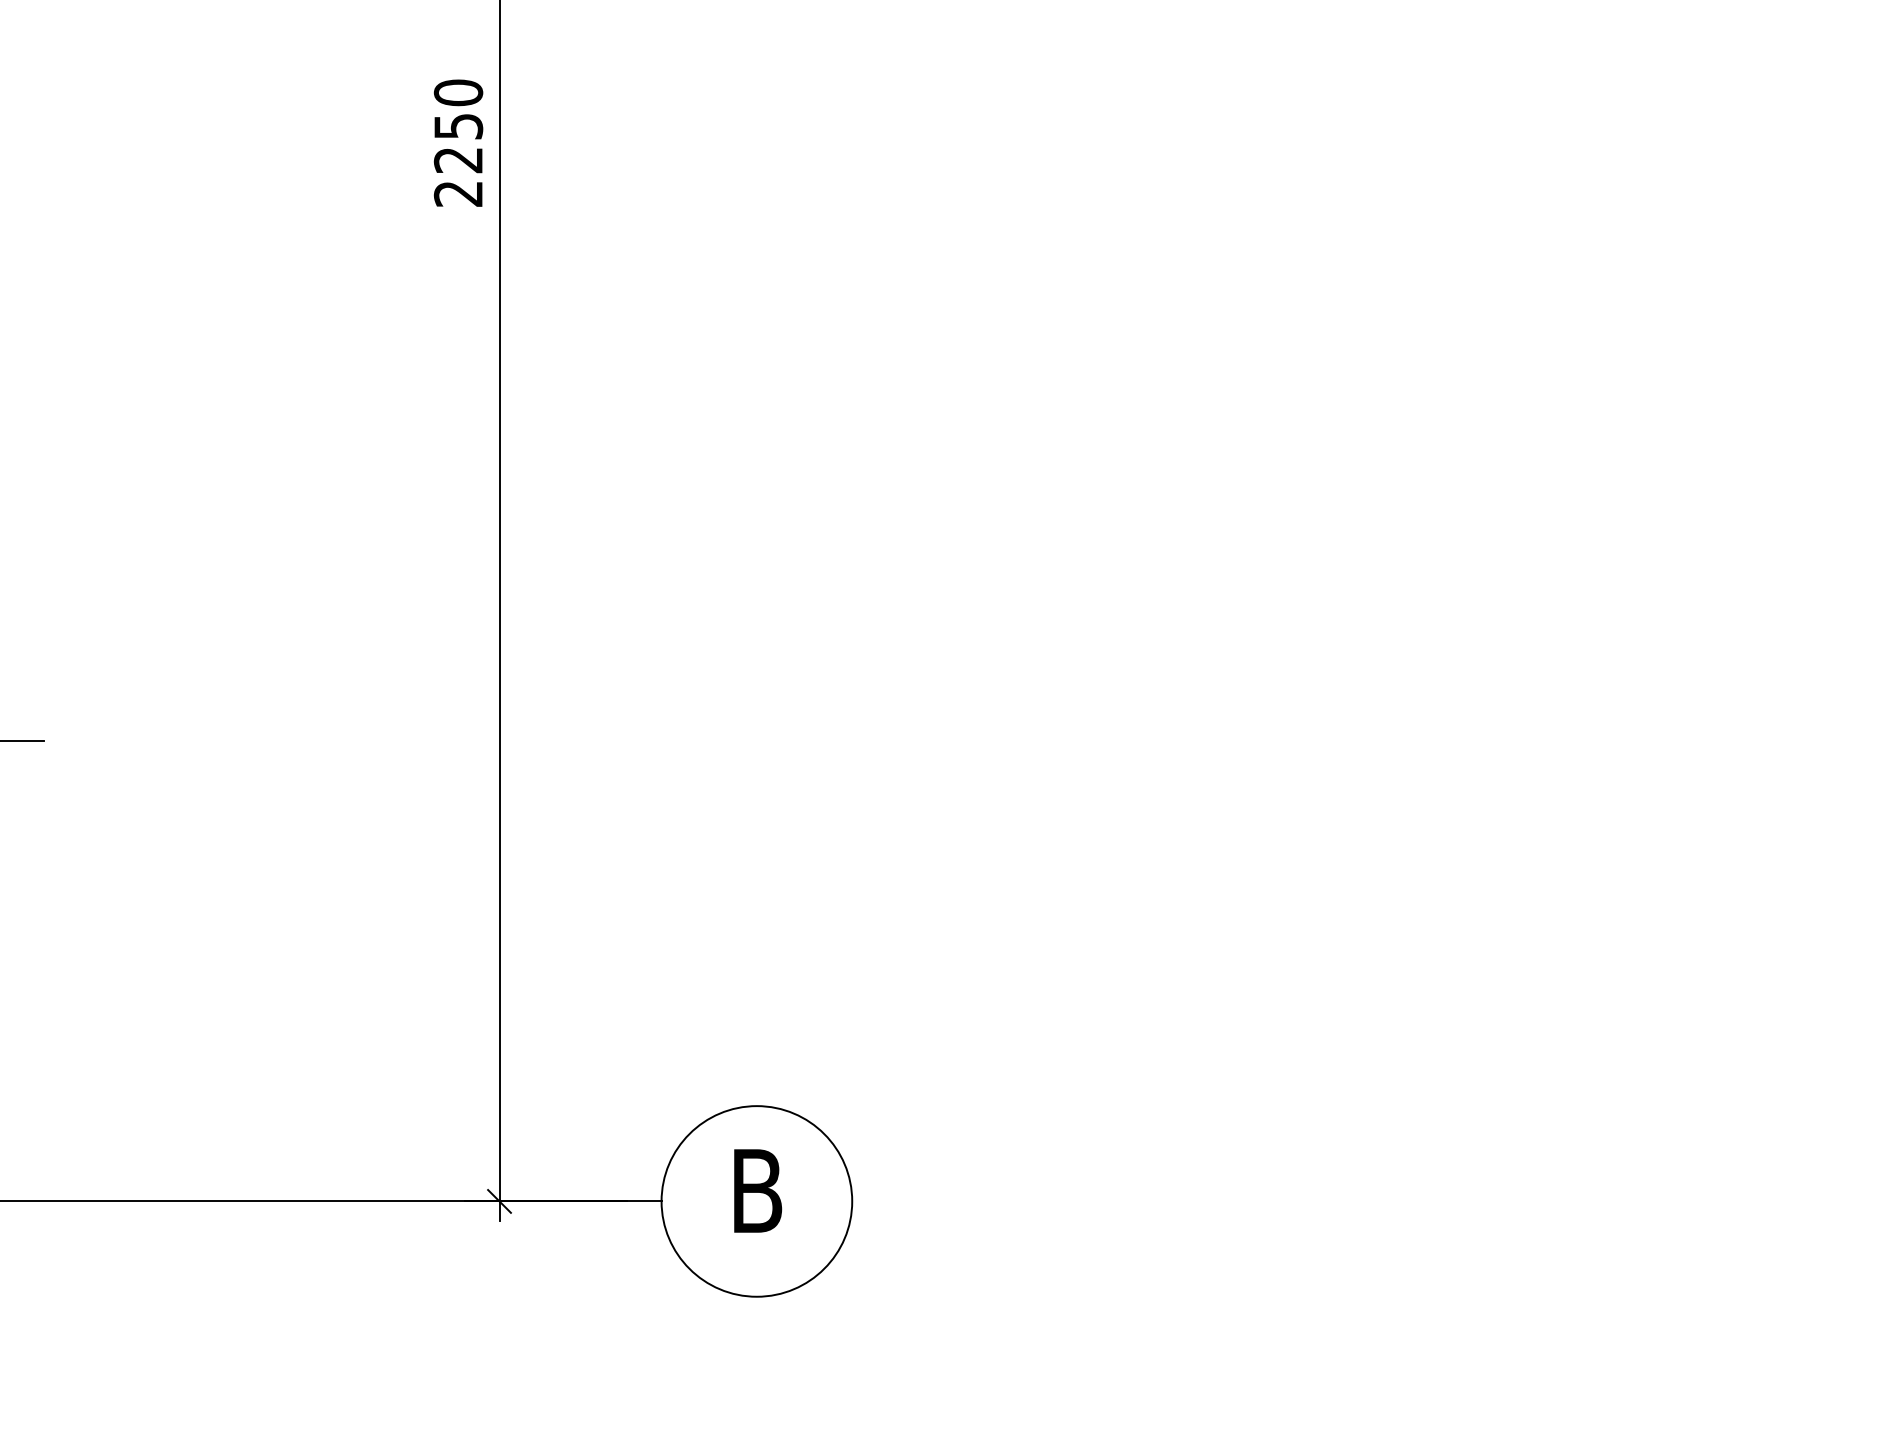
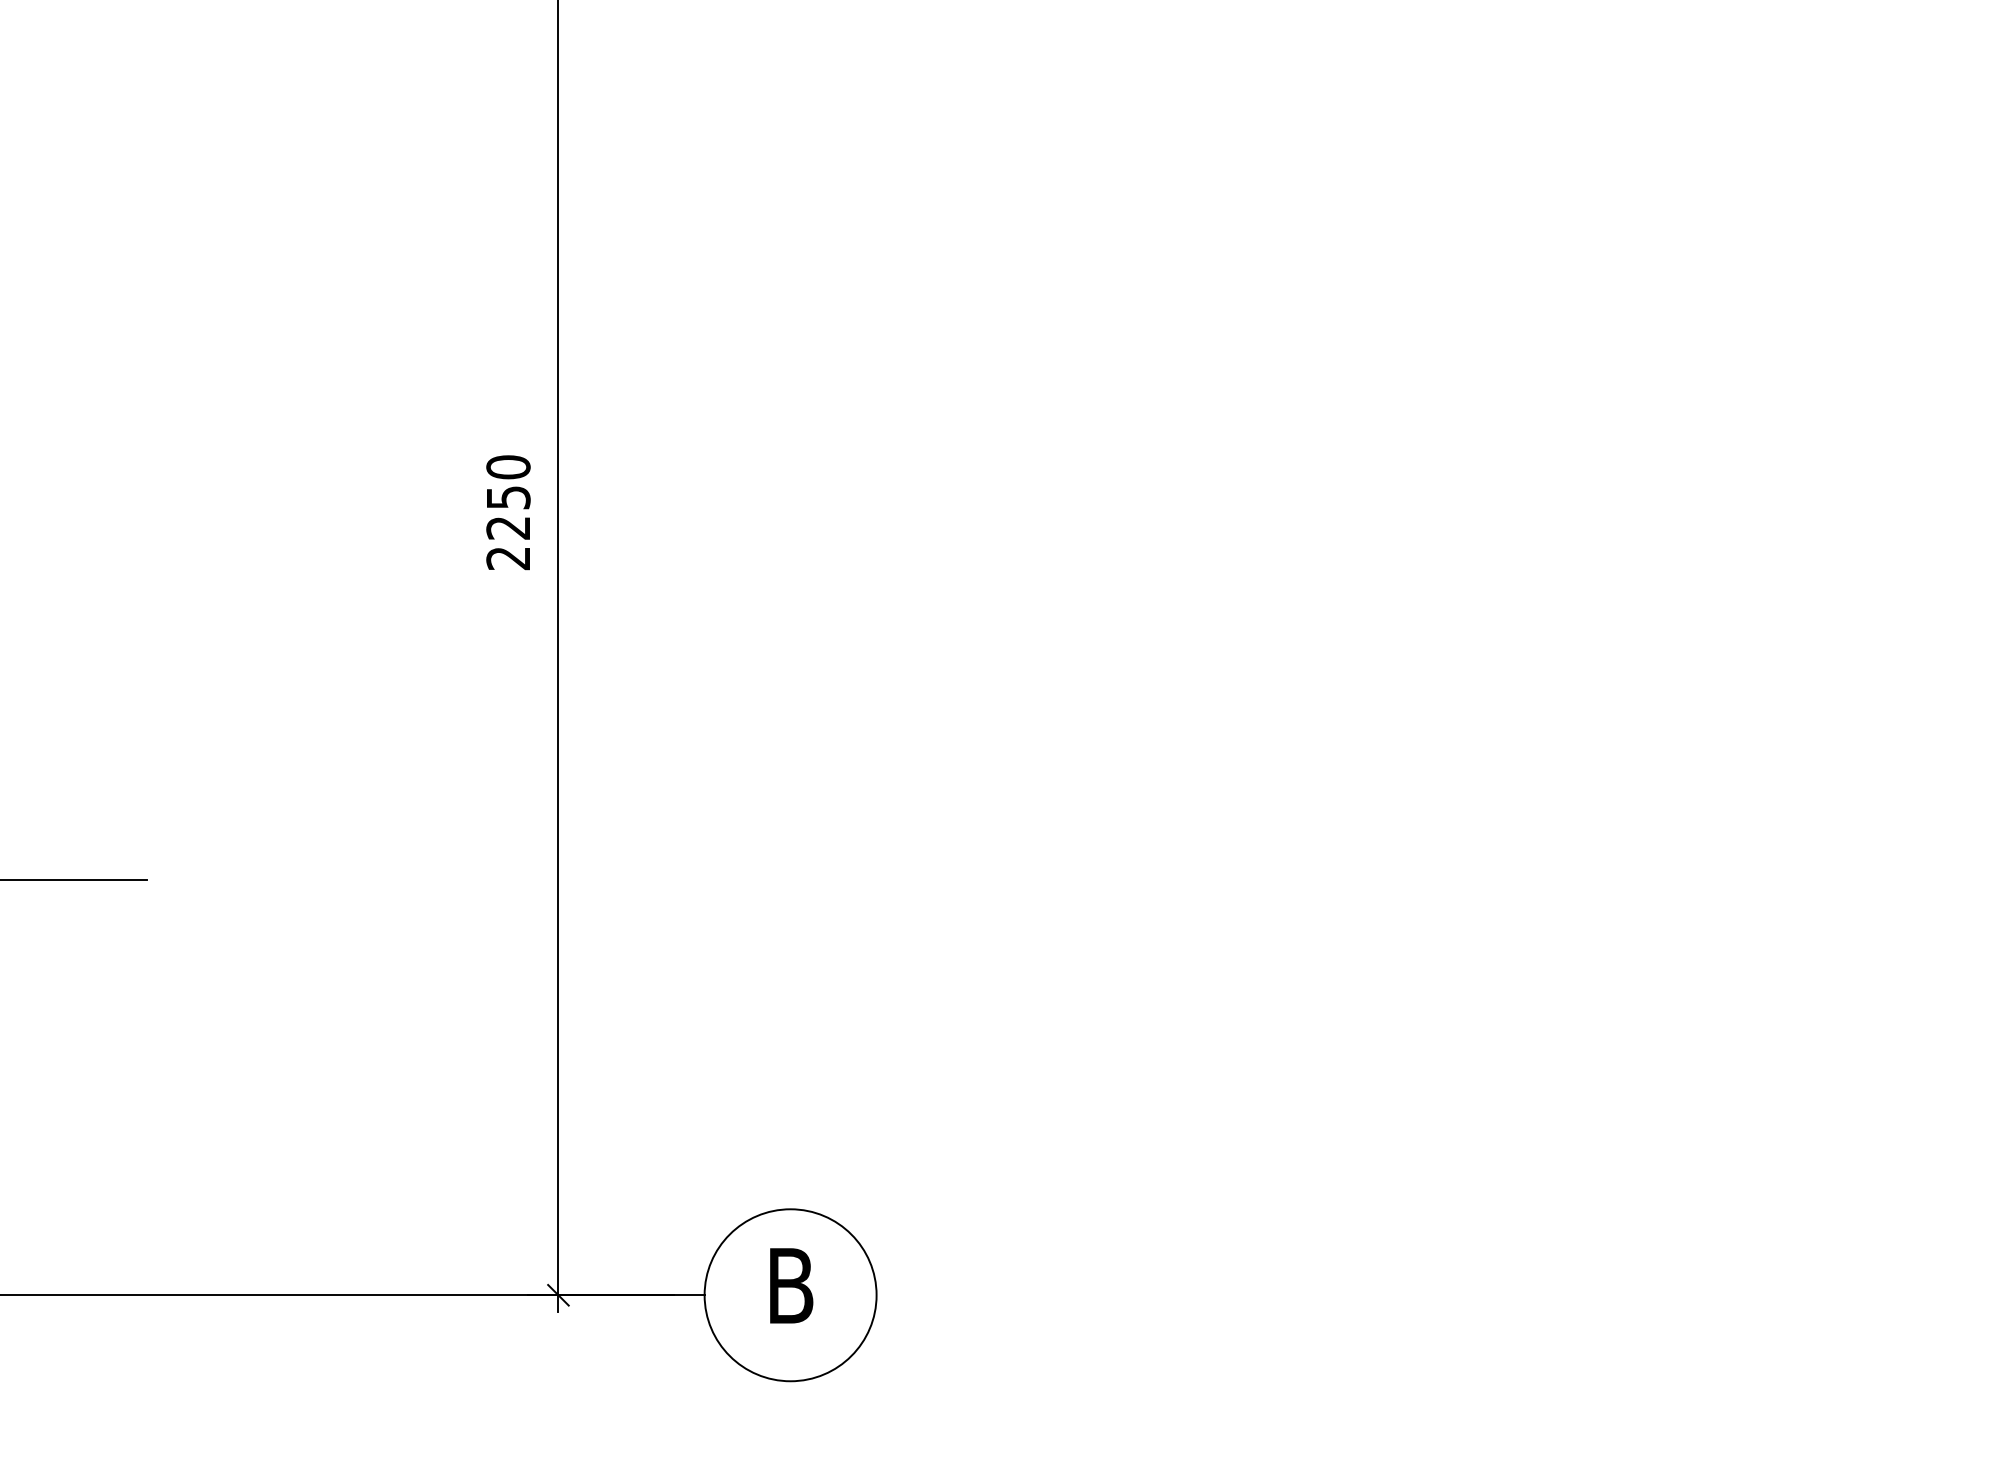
text: (458, 142) -> (508, 512), moved

